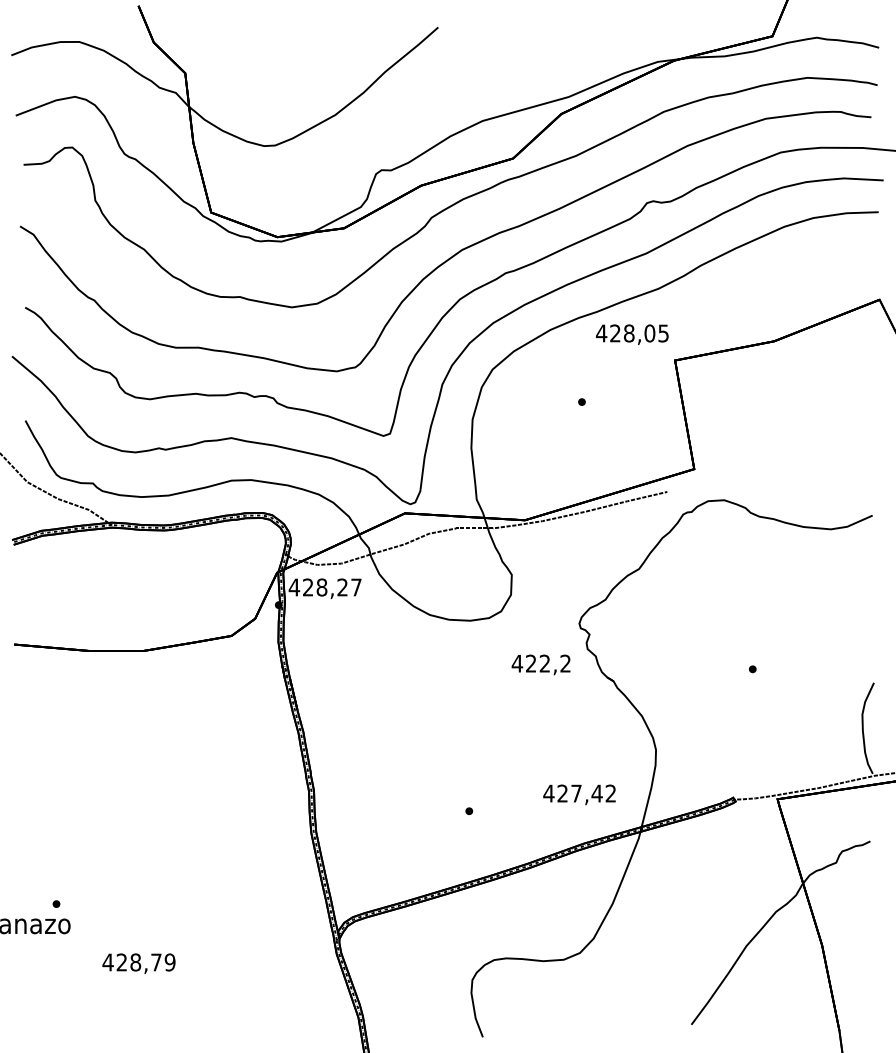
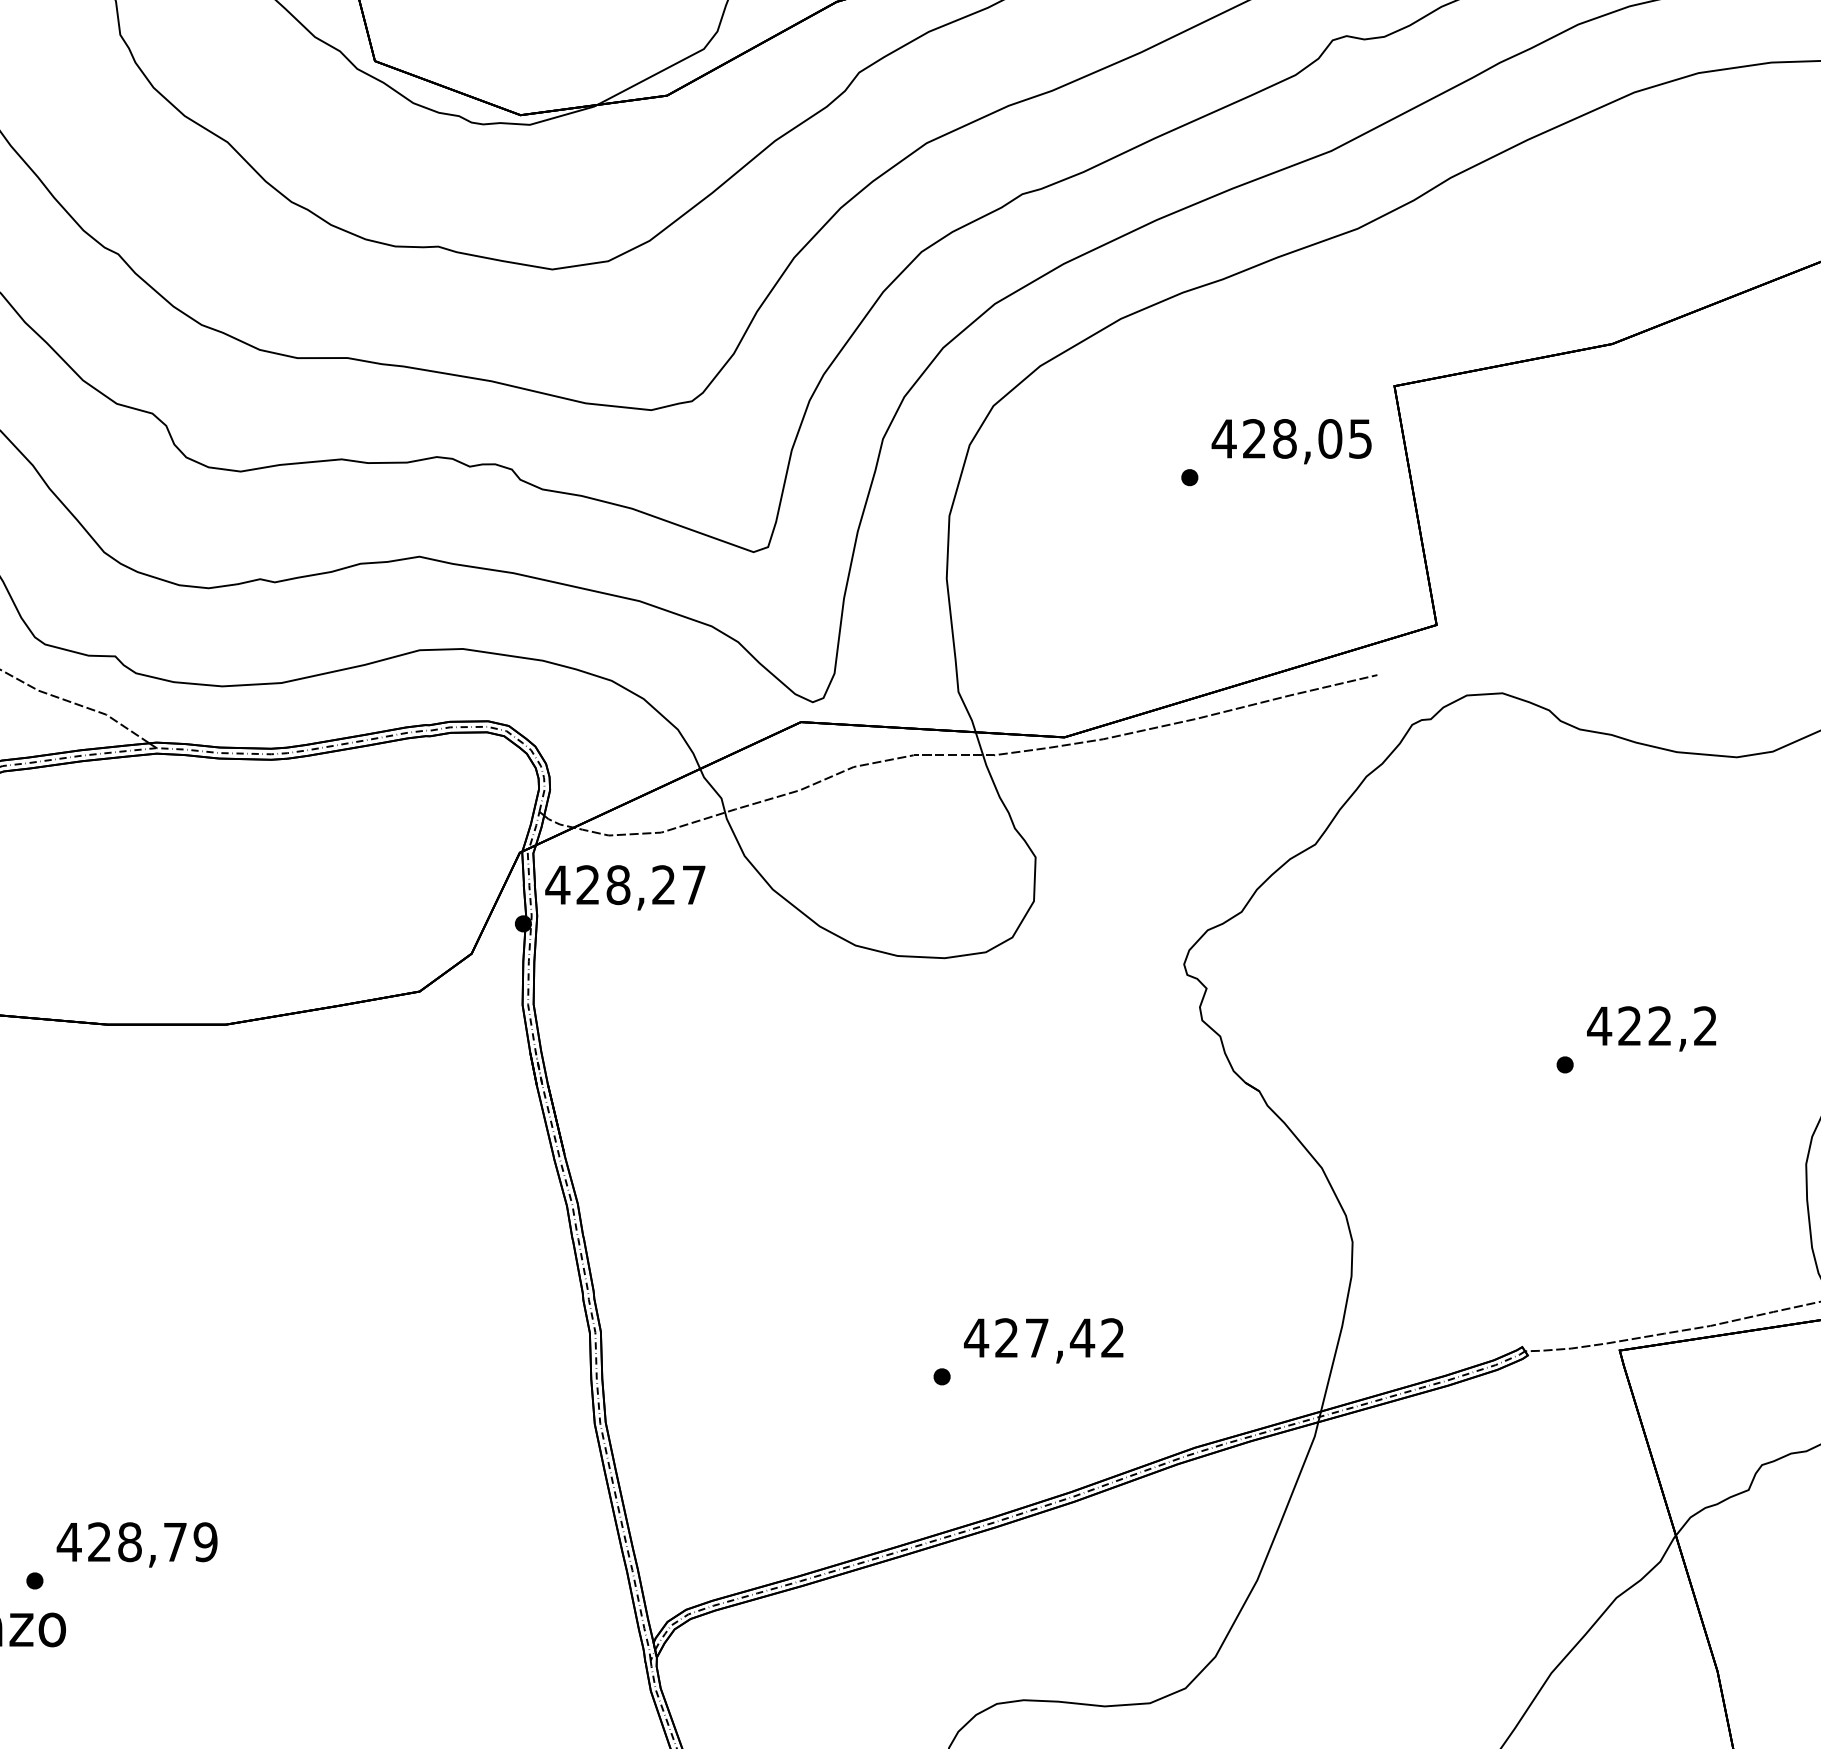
text: (632, 334) -> (1292, 441), moved
text: (540, 664) -> (1650, 1027), moved
text: (579, 794) -> (1043, 1340), moved
text: (138, 963) -> (136, 1544), moved

